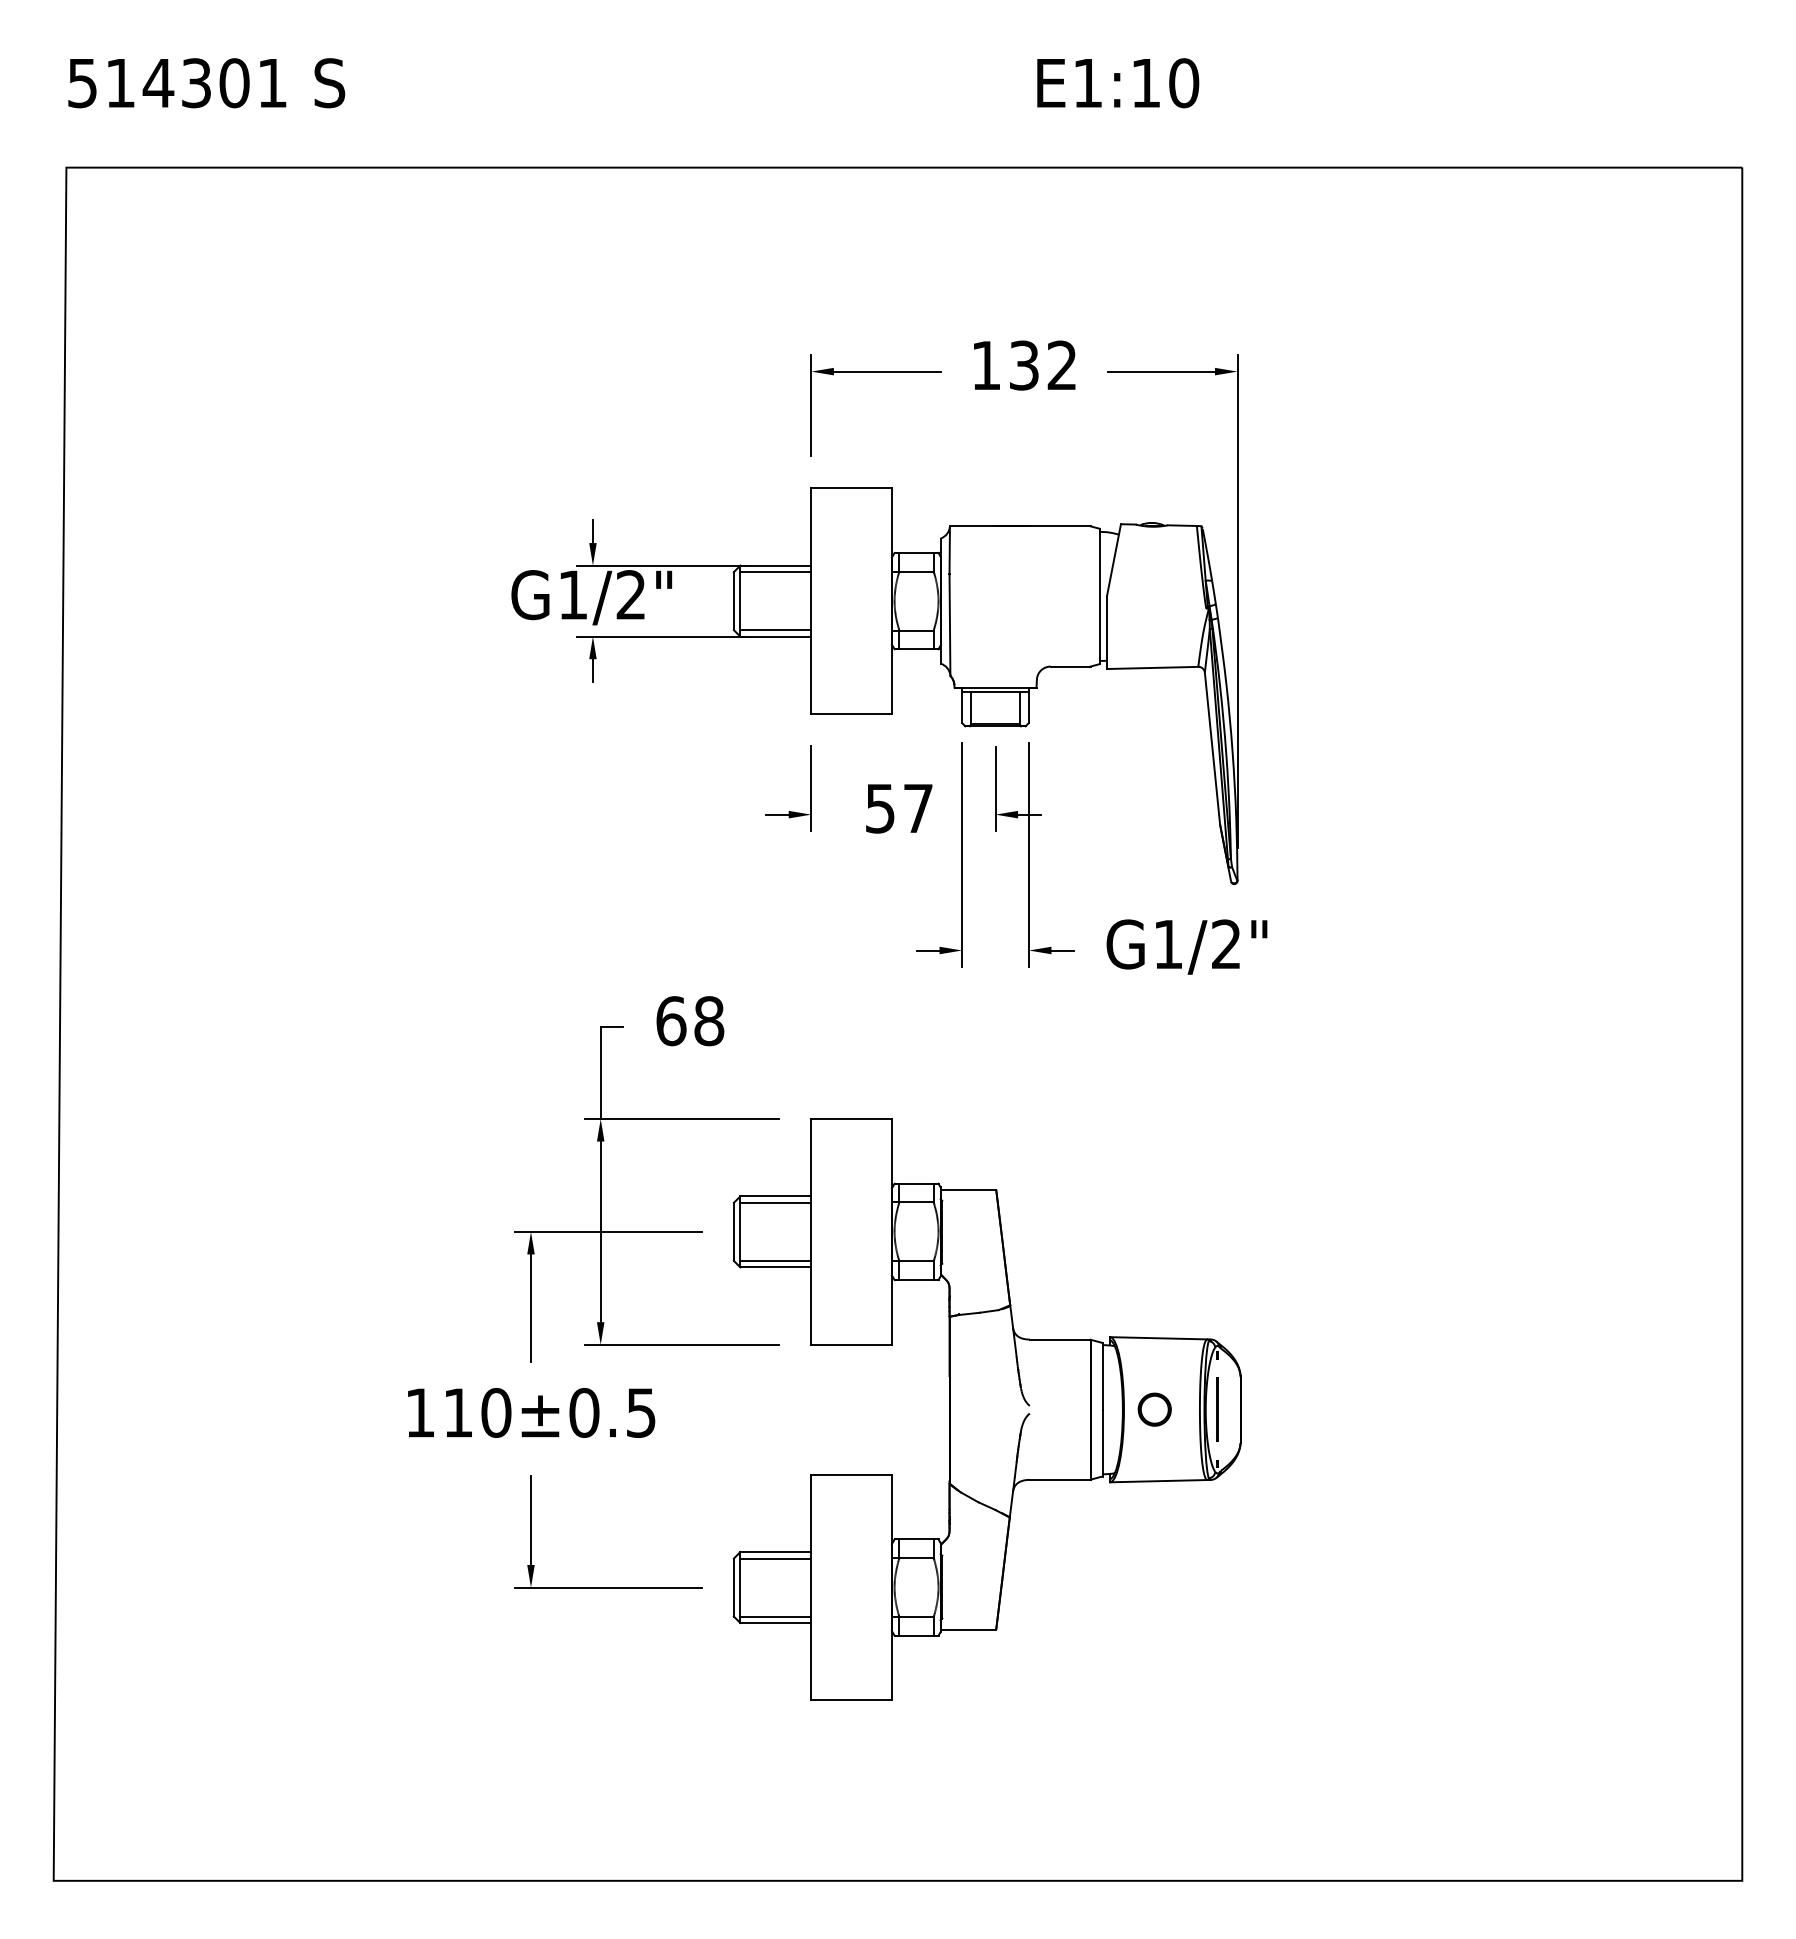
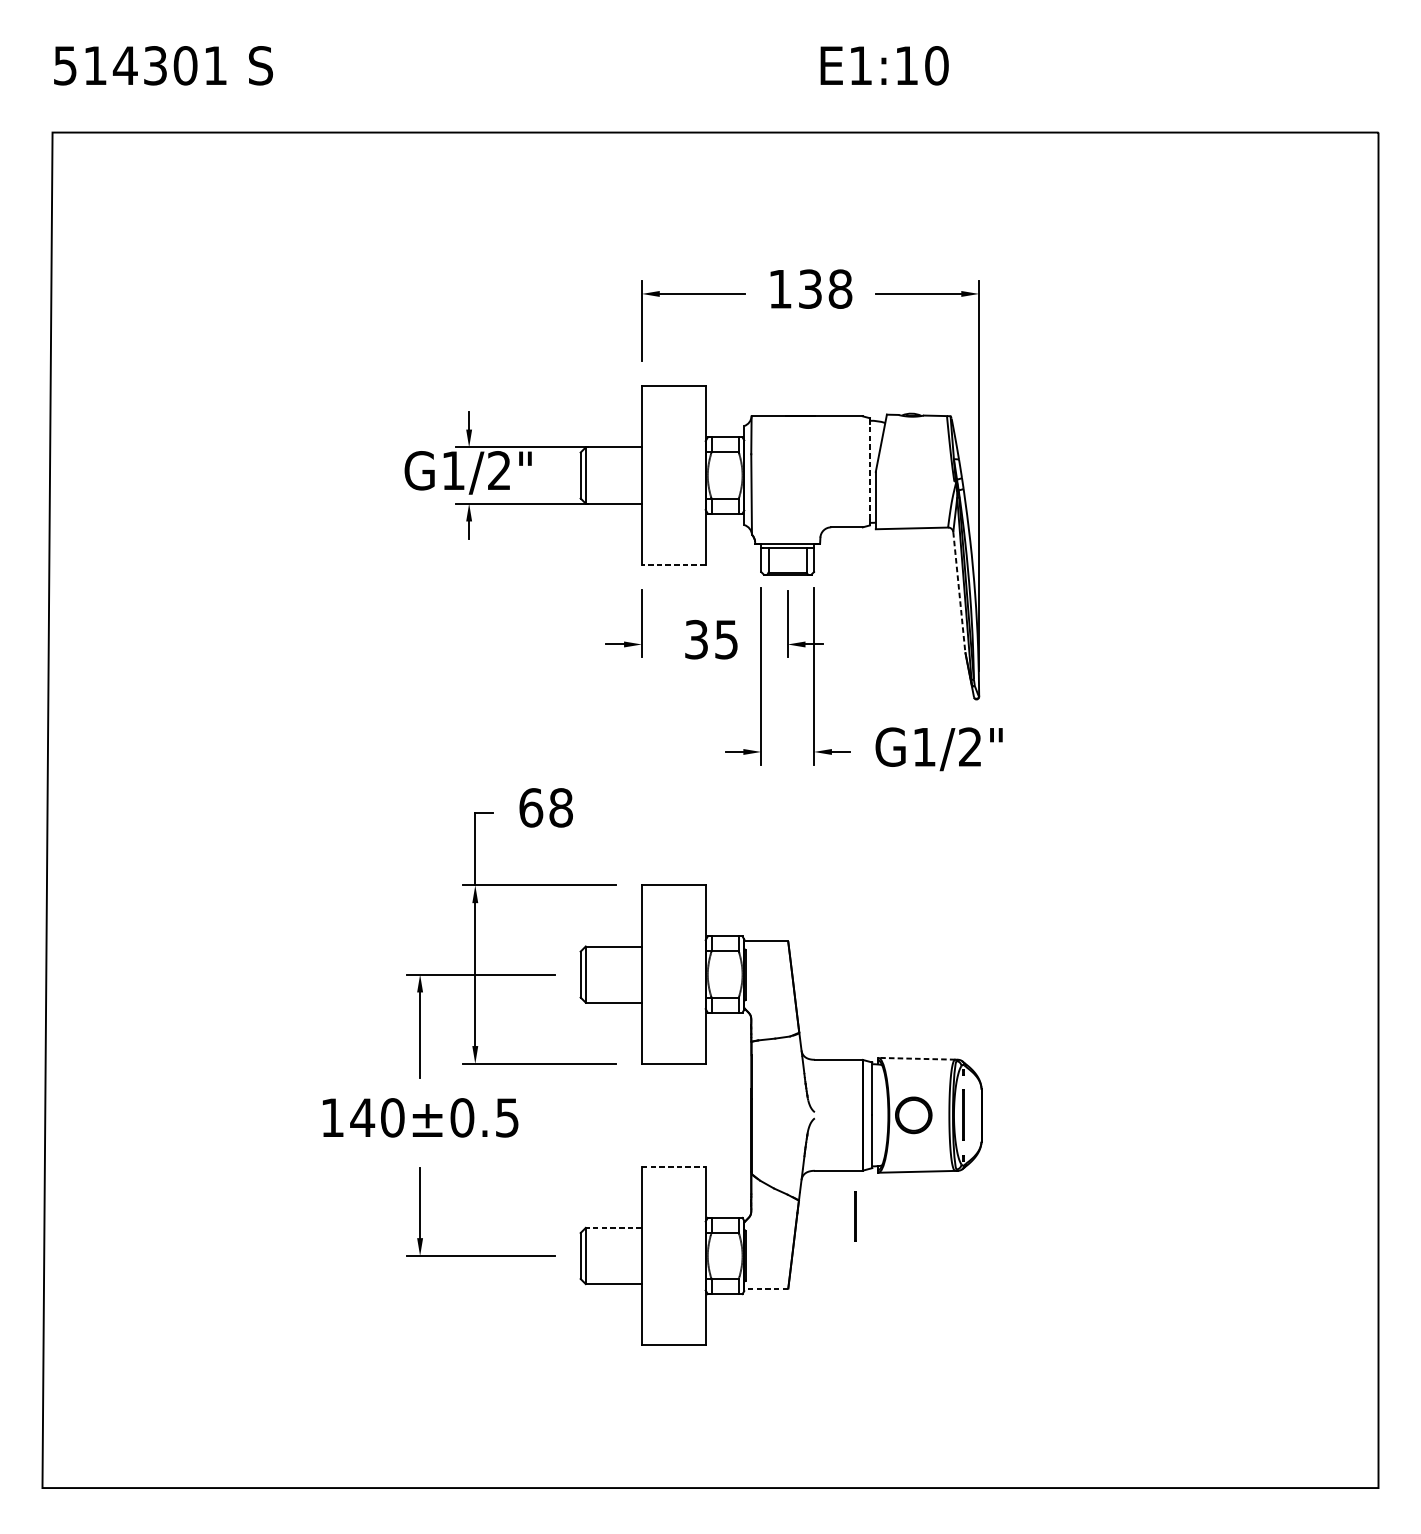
text: (1062, 365) -> (840, 289), 132 -> 138
line: (775, 572) -> (613, 452), removed
line: (1099, 596) -> (869, 471), solid -> dashed
line: (775, 630) -> (613, 498), removed
line: (851, 714) -> (673, 565), solid -> dashed
line: (1212, 749) -> (959, 592), solid -> dashed
text: (899, 808) -> (711, 639), 57 -> 35
line: (775, 1202) -> (613, 951), removed
line: (775, 1260) -> (613, 997), removed
line: (1158, 1338) -> (916, 1058), solid -> dashed
part: (1154, 1409) -> (913, 1115), size x1.4
text: (458, 1412) -> (362, 1117), 110±0.5 -> 140±0.5
line: (852, 1474) -> (674, 1166), solid -> dashed
line: (1081, 1537) -> (855, 1216), added
line: (775, 1552) -> (613, 1228), solid -> dashed
line: (775, 1558) -> (613, 1233), removed
line: (775, 1616) -> (613, 1278), removed
line: (968, 1629) -> (766, 1289), solid -> dashed

